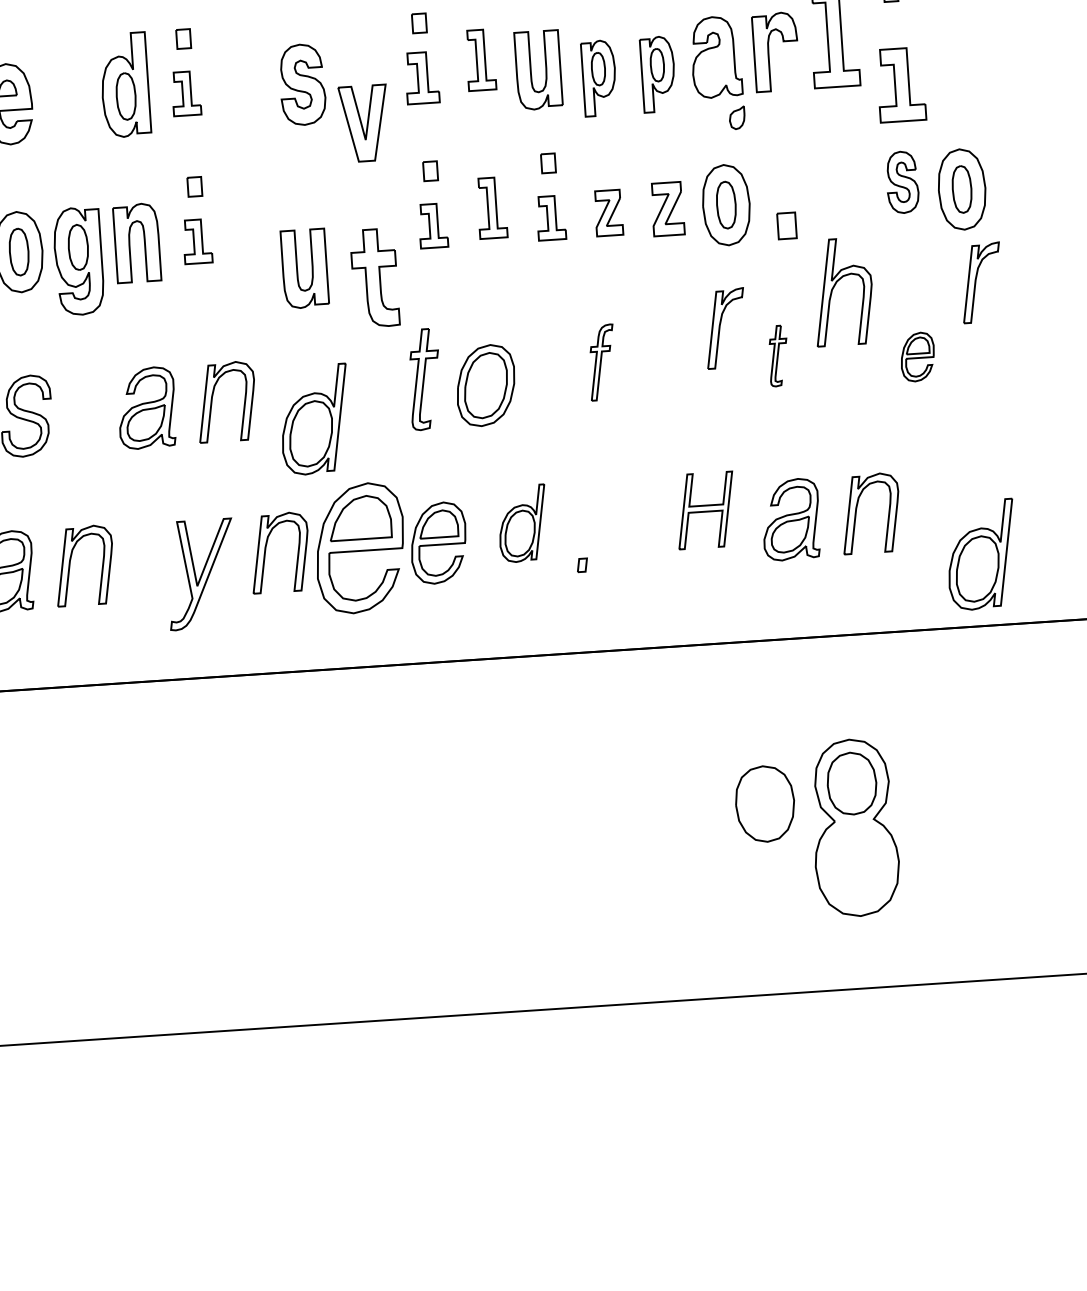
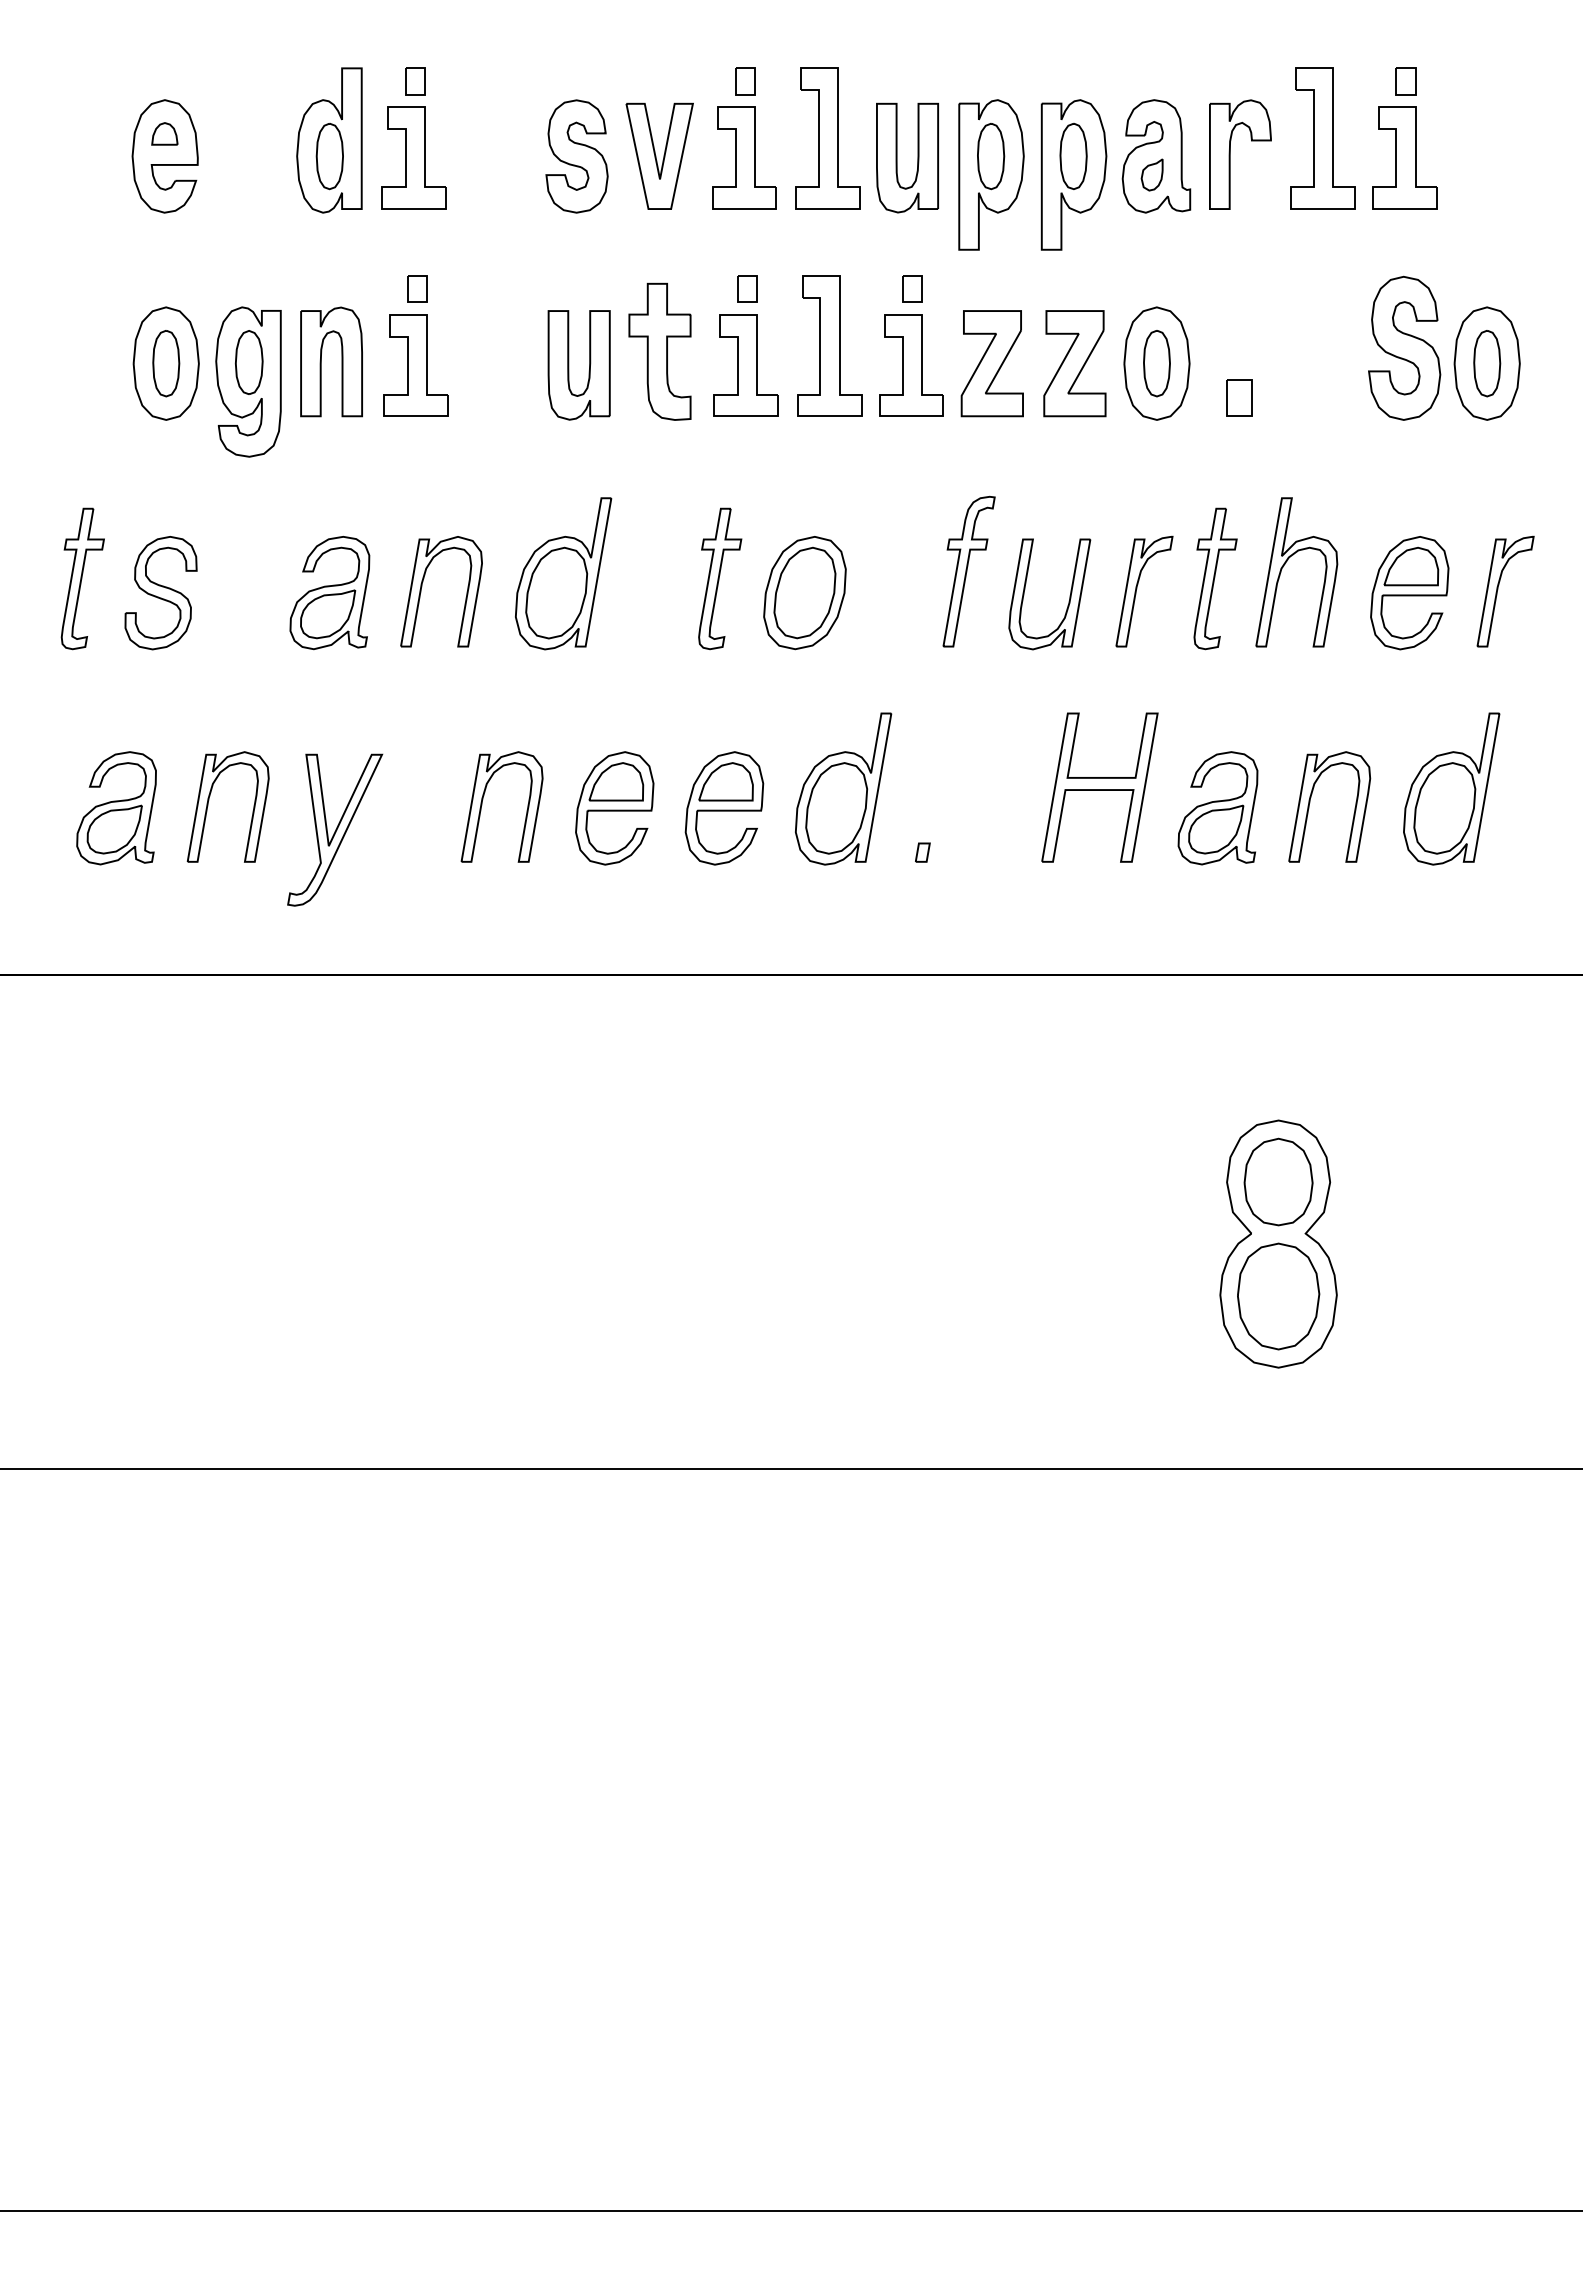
part: (480, 60) -> (827, 138), size x1.67
part: (657, 74) -> (1073, 174), size x1.43
part: (422, 77) -> (744, 157), size x1.43
part: (599, 77) -> (991, 174), size x1.43
part: (900, 84) -> (1404, 157), moved
part: (185, 93) -> (413, 157), size x1.67
part: (736, 117) -> (1151, 174), moved
part: (364, 122) -> (659, 155), moved
part: (902, 181) -> (1404, 347), size x1.67
part: (491, 207) -> (829, 345), size x1.67
part: (667, 208) -> (1074, 363), size x1.43
part: (608, 212) -> (991, 363), size x1.67
part: (551, 218) -> (911, 365), size x1.67
part: (432, 225) -> (745, 365), size x1.67
part: (197, 241) -> (415, 365), size x1.67
part: (297, 269) -> (569, 365), moved
part: (374, 277) -> (659, 351), moved
part: (976, 281) -> (1498, 589), moved
part: (834, 286) -> (1285, 564), moved
part: (720, 327) -> (1137, 589), moved
part: (778, 355) -> (1215, 578), size x1.67
part: (917, 357) -> (1409, 593), size x1.67
part: (601, 362) -> (968, 571), size x1.43
part: (674, 374) -> (1069, 595), added
part: (315, 419) -> (563, 573), moved
part: (705, 510) -> (1099, 787), size x1.43
part: (522, 523) -> (843, 788), size x1.43
part: (360, 548) -> (614, 808), size x0.62
part: (981, 554) -> (1451, 788), moved
part: (201, 574) -> (335, 829), moved
part: (765, 804) -> (1278, 1296), moved

